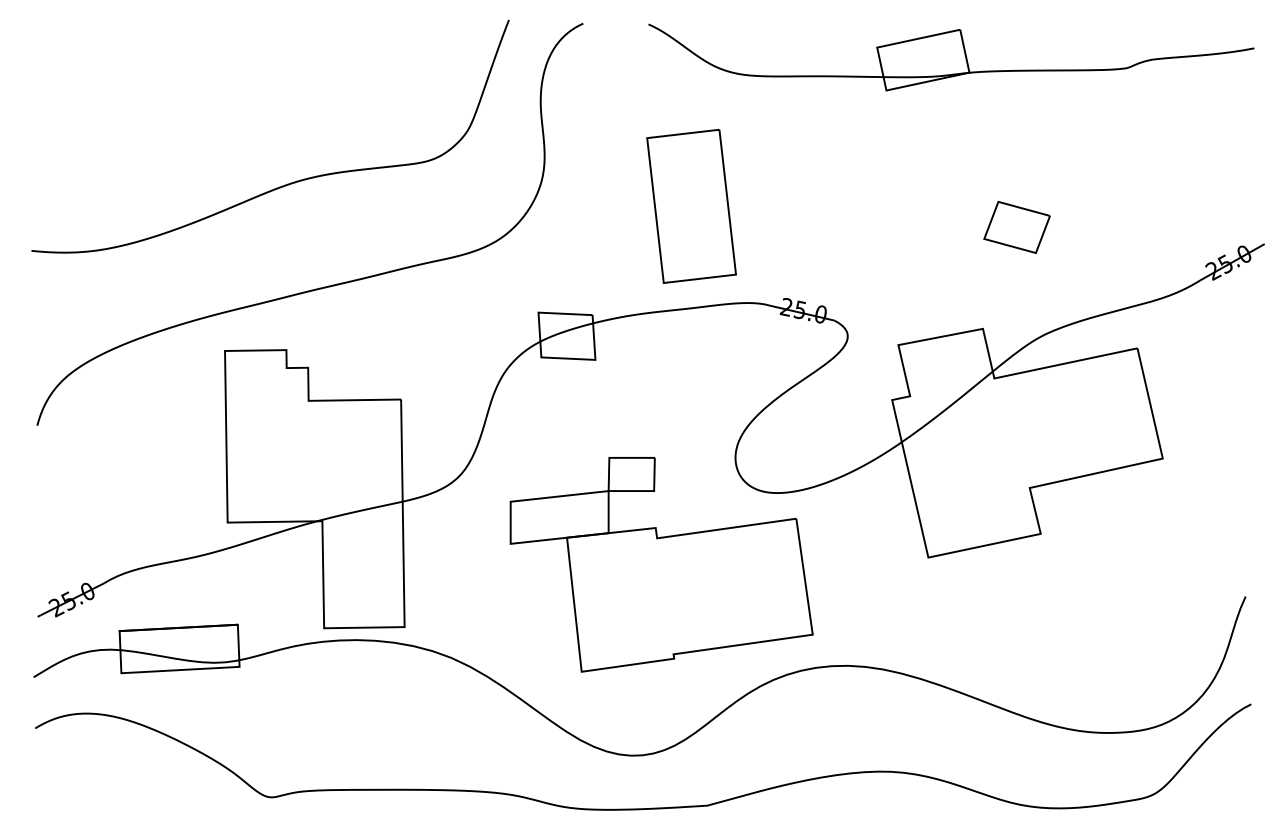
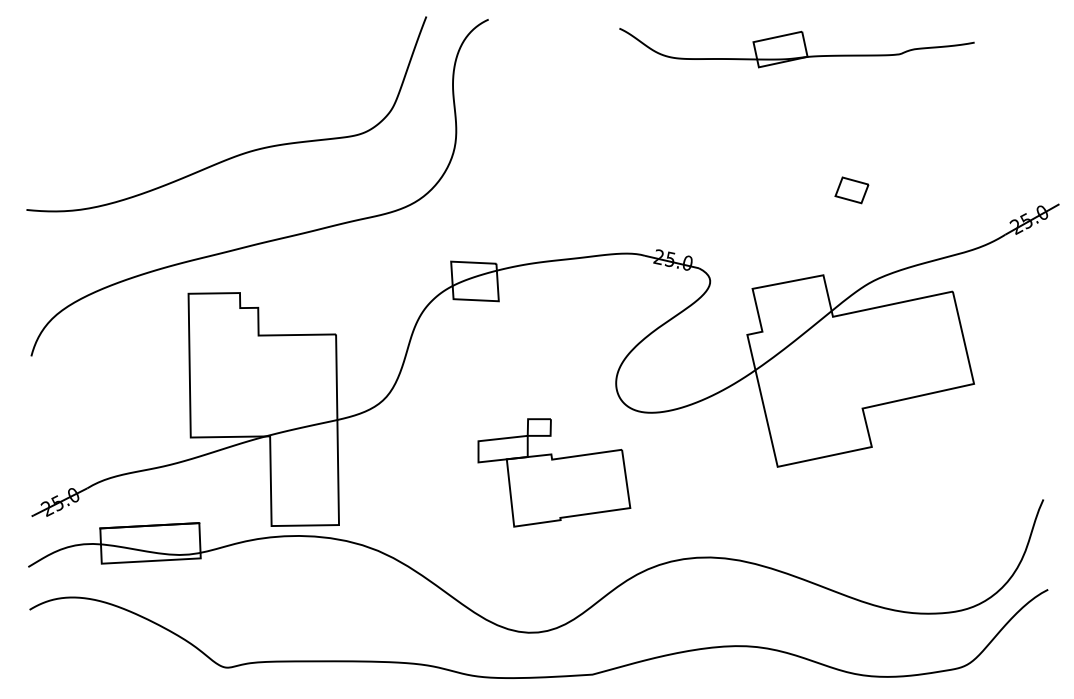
part: (950, 56) -> (796, 47), size x0.7
part: (691, 206) -> (579, 172), removed
part: (1016, 227) -> (851, 190), size x0.6
part: (661, 564) -> (554, 472), size x0.6

